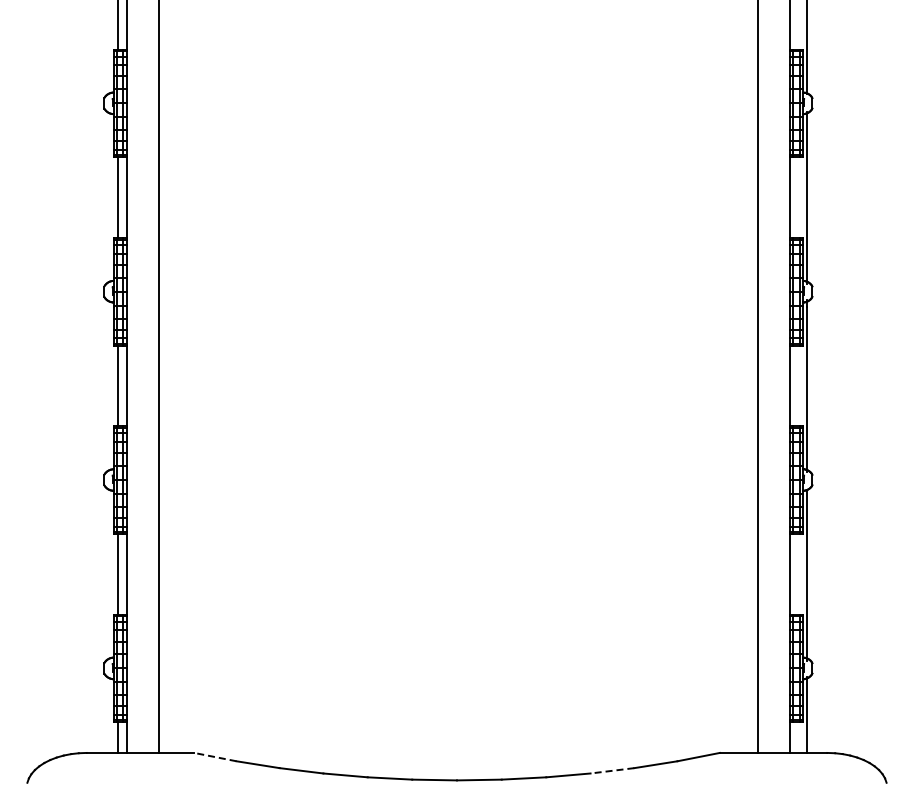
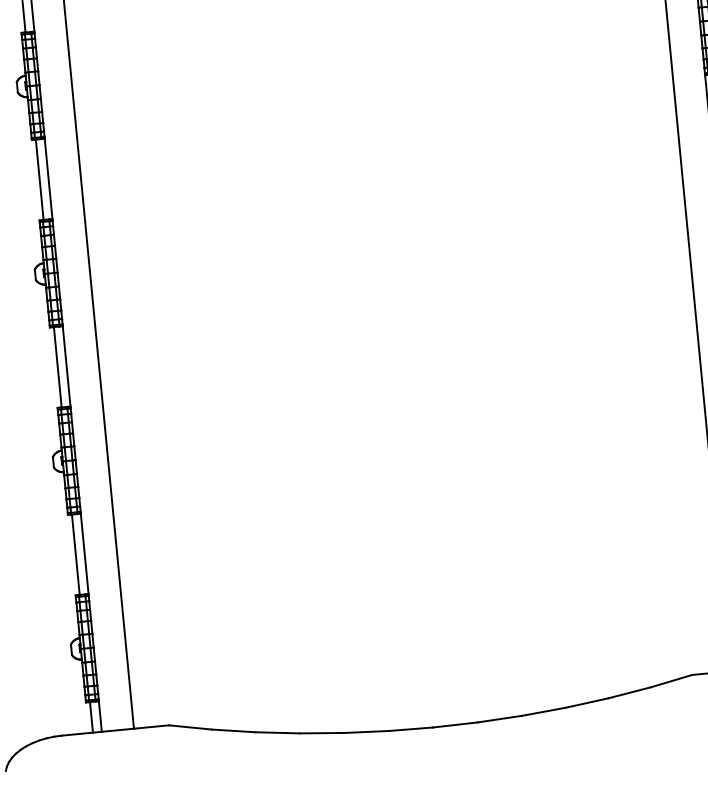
line: (215, 757) -> (190, 727), dashed -> solid
line: (611, 770) -> (586, 702), dashed -> solid

